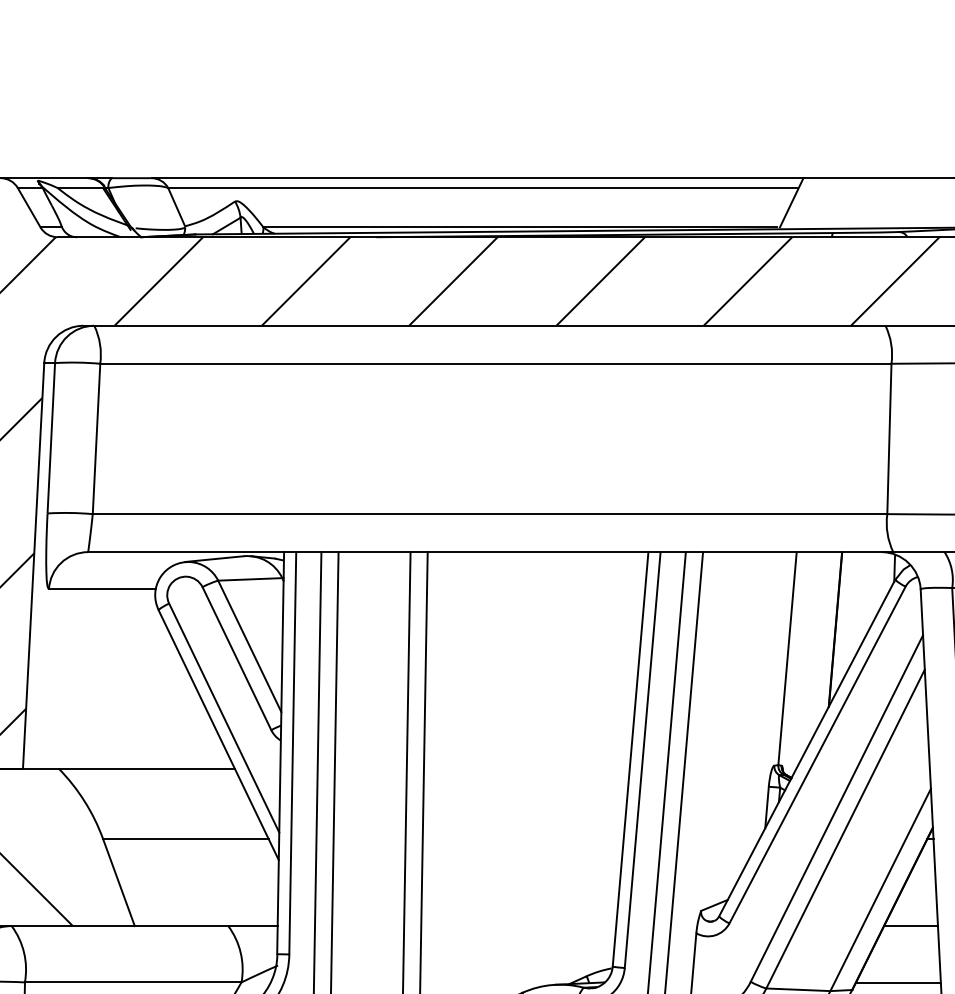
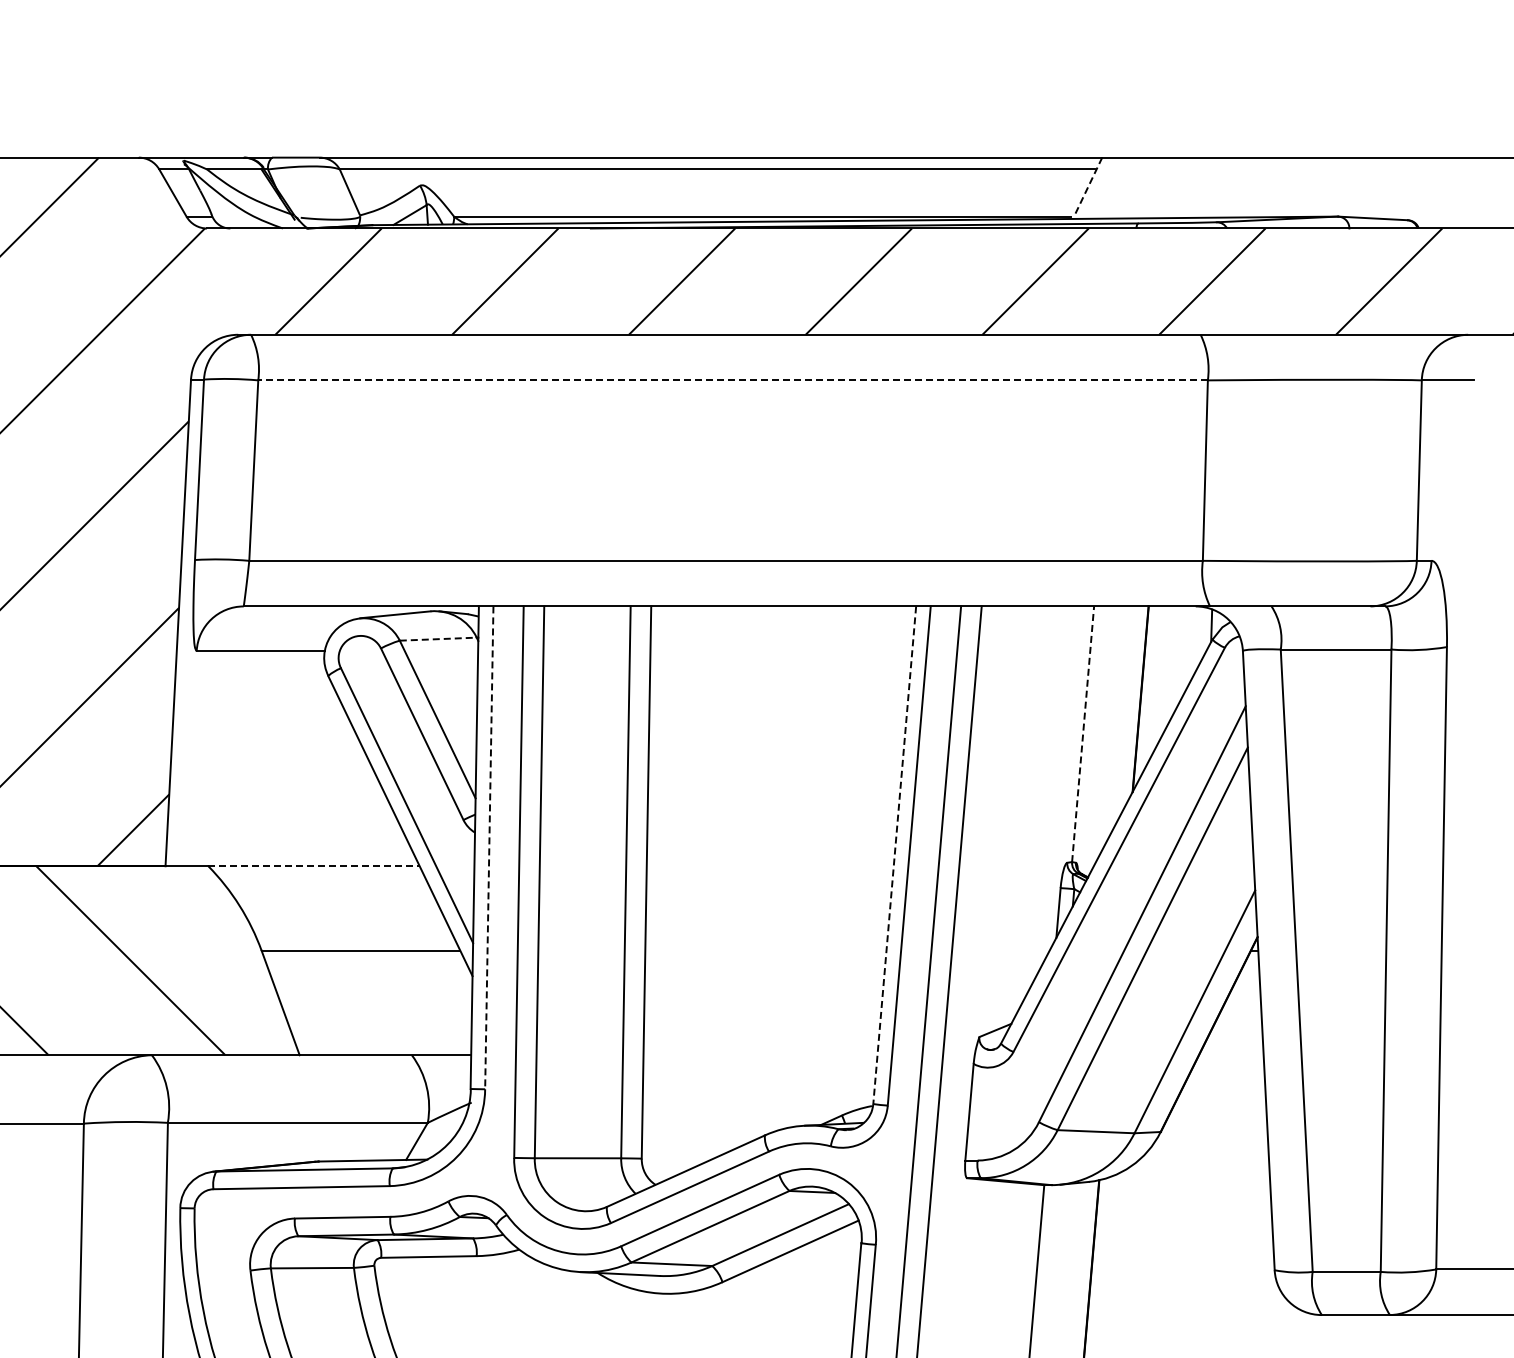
line: (792, 203) -> (1088, 187), solid -> dashed
line: (496, 363) -> (733, 380), solid -> dashed
line: (250, 579) -> (438, 639), solid -> dashed
line: (787, 657) -> (1083, 733), solid -> dashed
line: (292, 753) -> (489, 848), solid -> dashed
line: (630, 759) -> (894, 855), solid -> dashed
line: (147, 768) -> (314, 866), solid -> dashed
line: (911, 926) -> (1231, 1055), removed
line: (898, 982) -> (1216, 1123), removed

